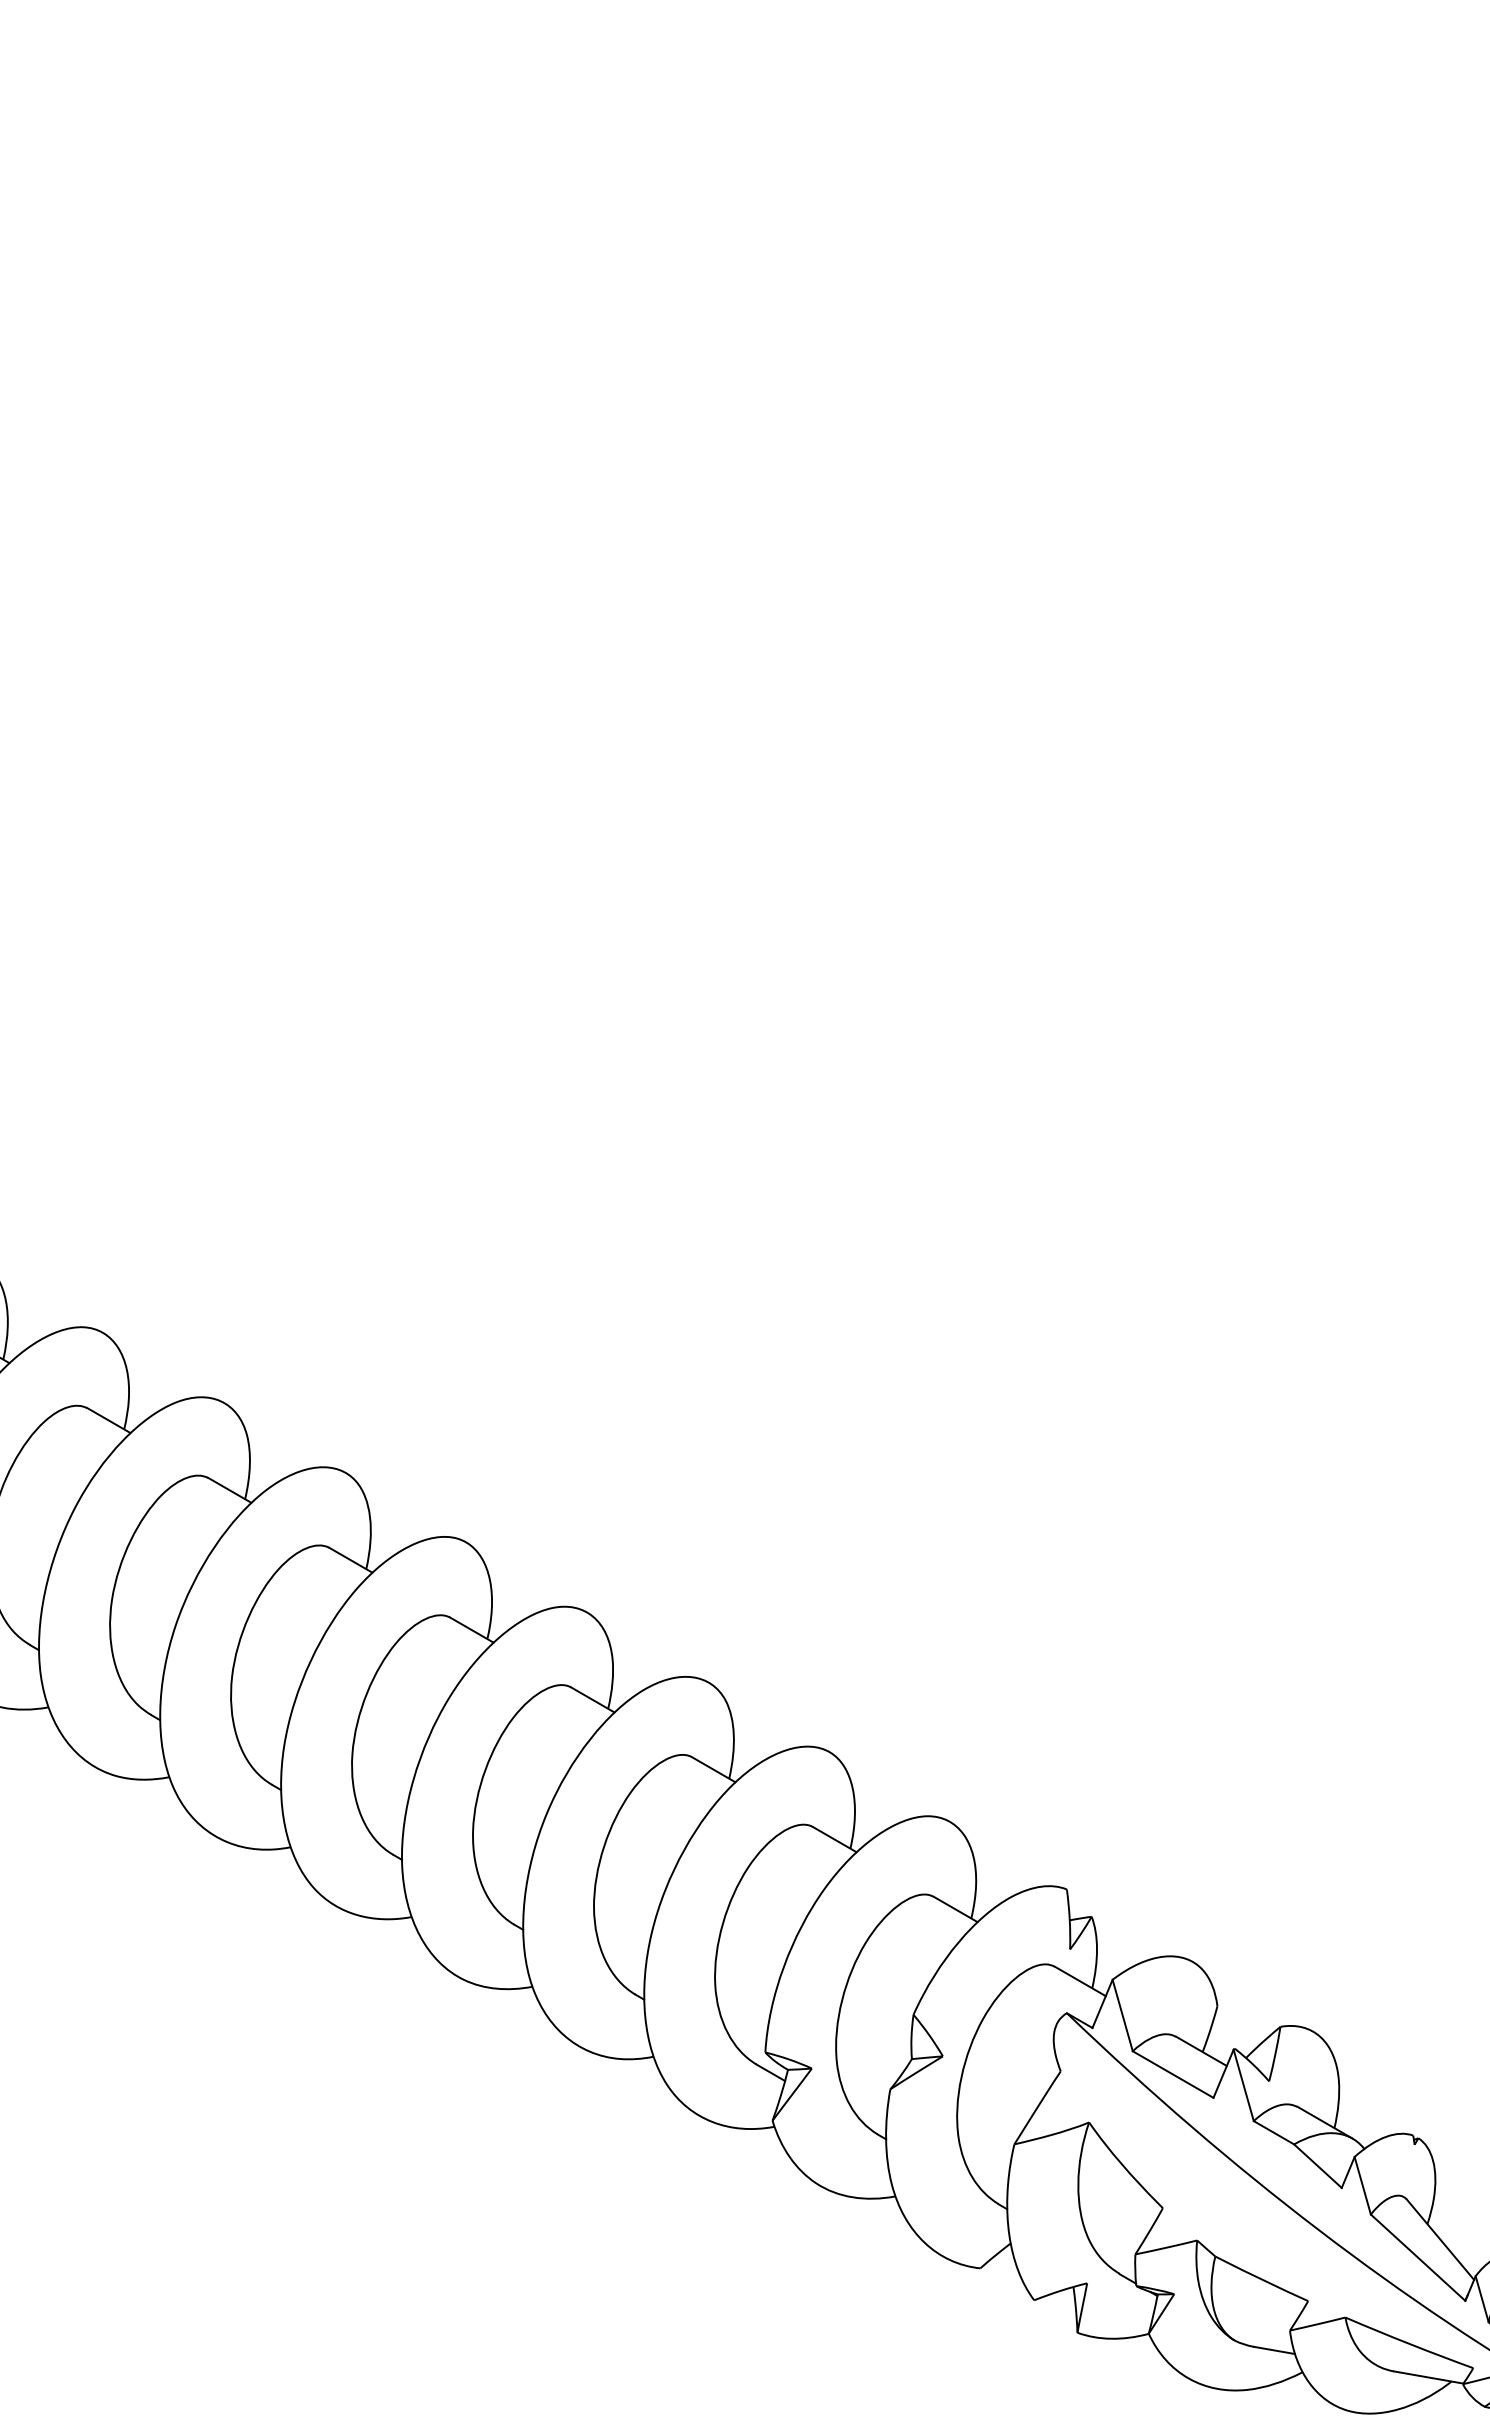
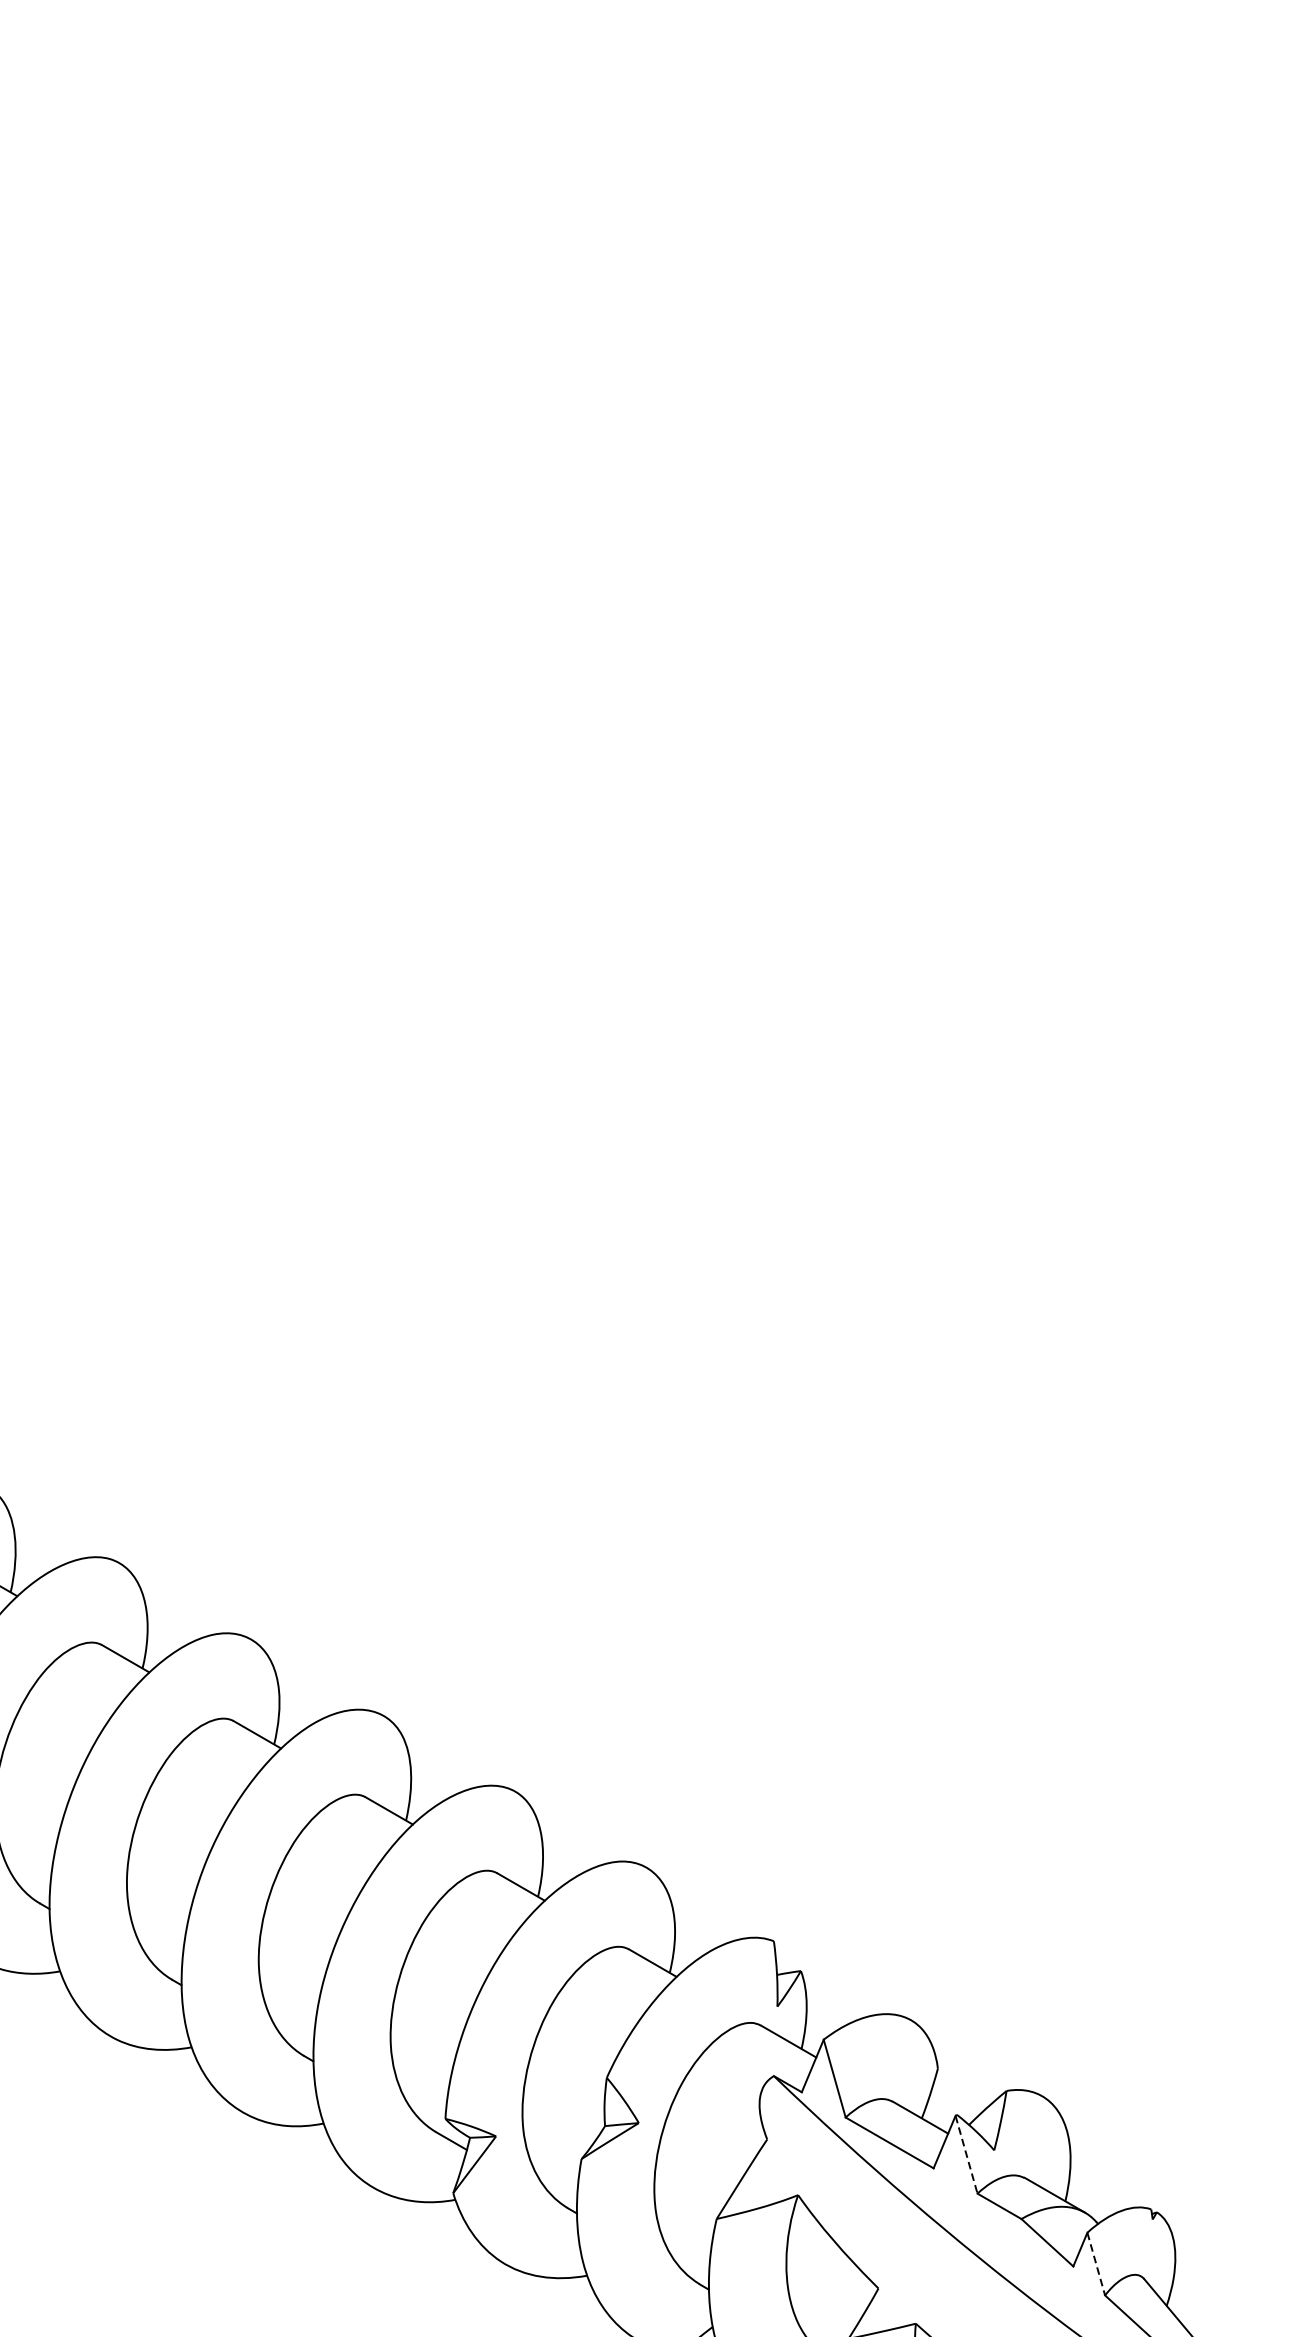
line: (1243, 2085) -> (966, 2154), solid -> dashed
line: (1362, 2185) -> (1095, 2263), solid -> dashed

